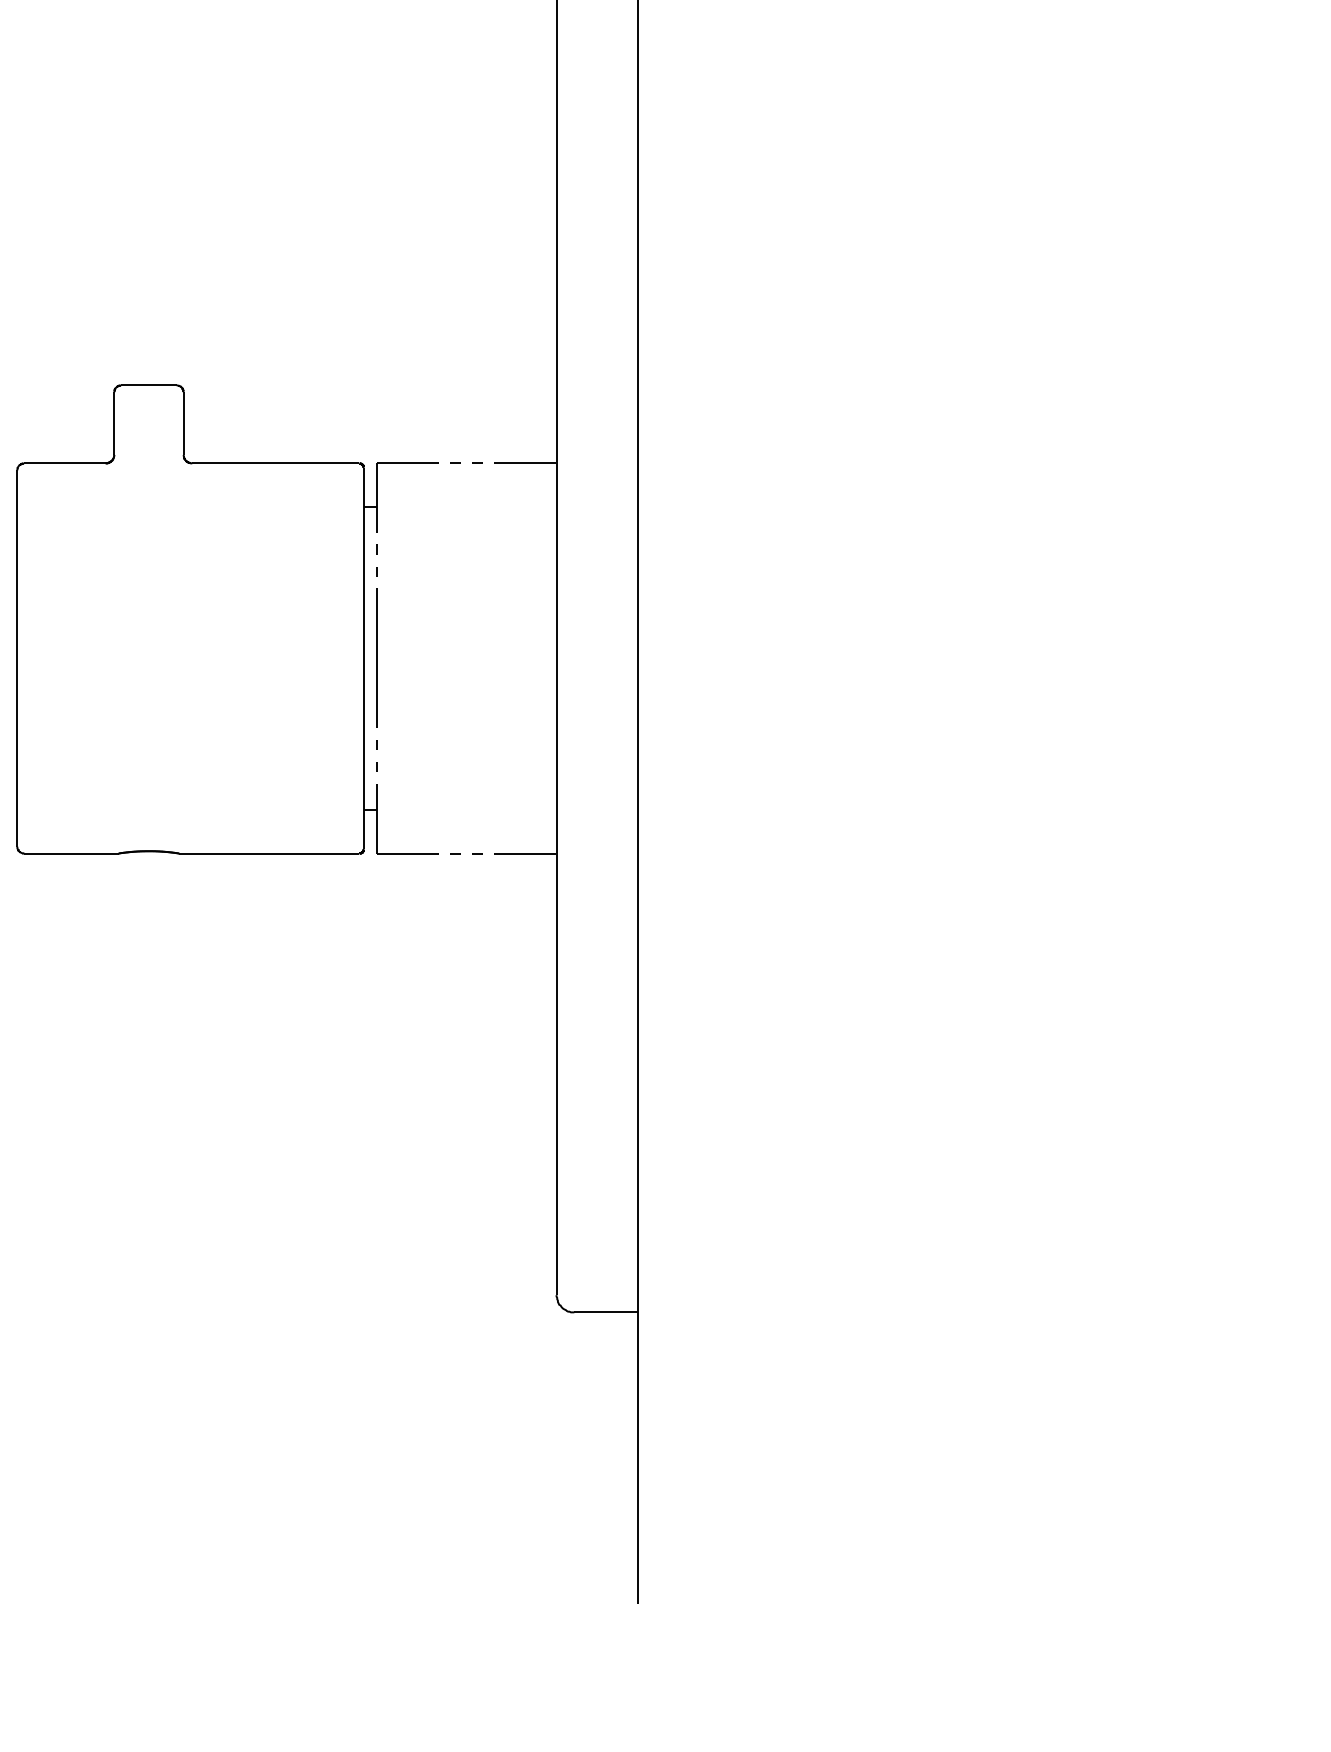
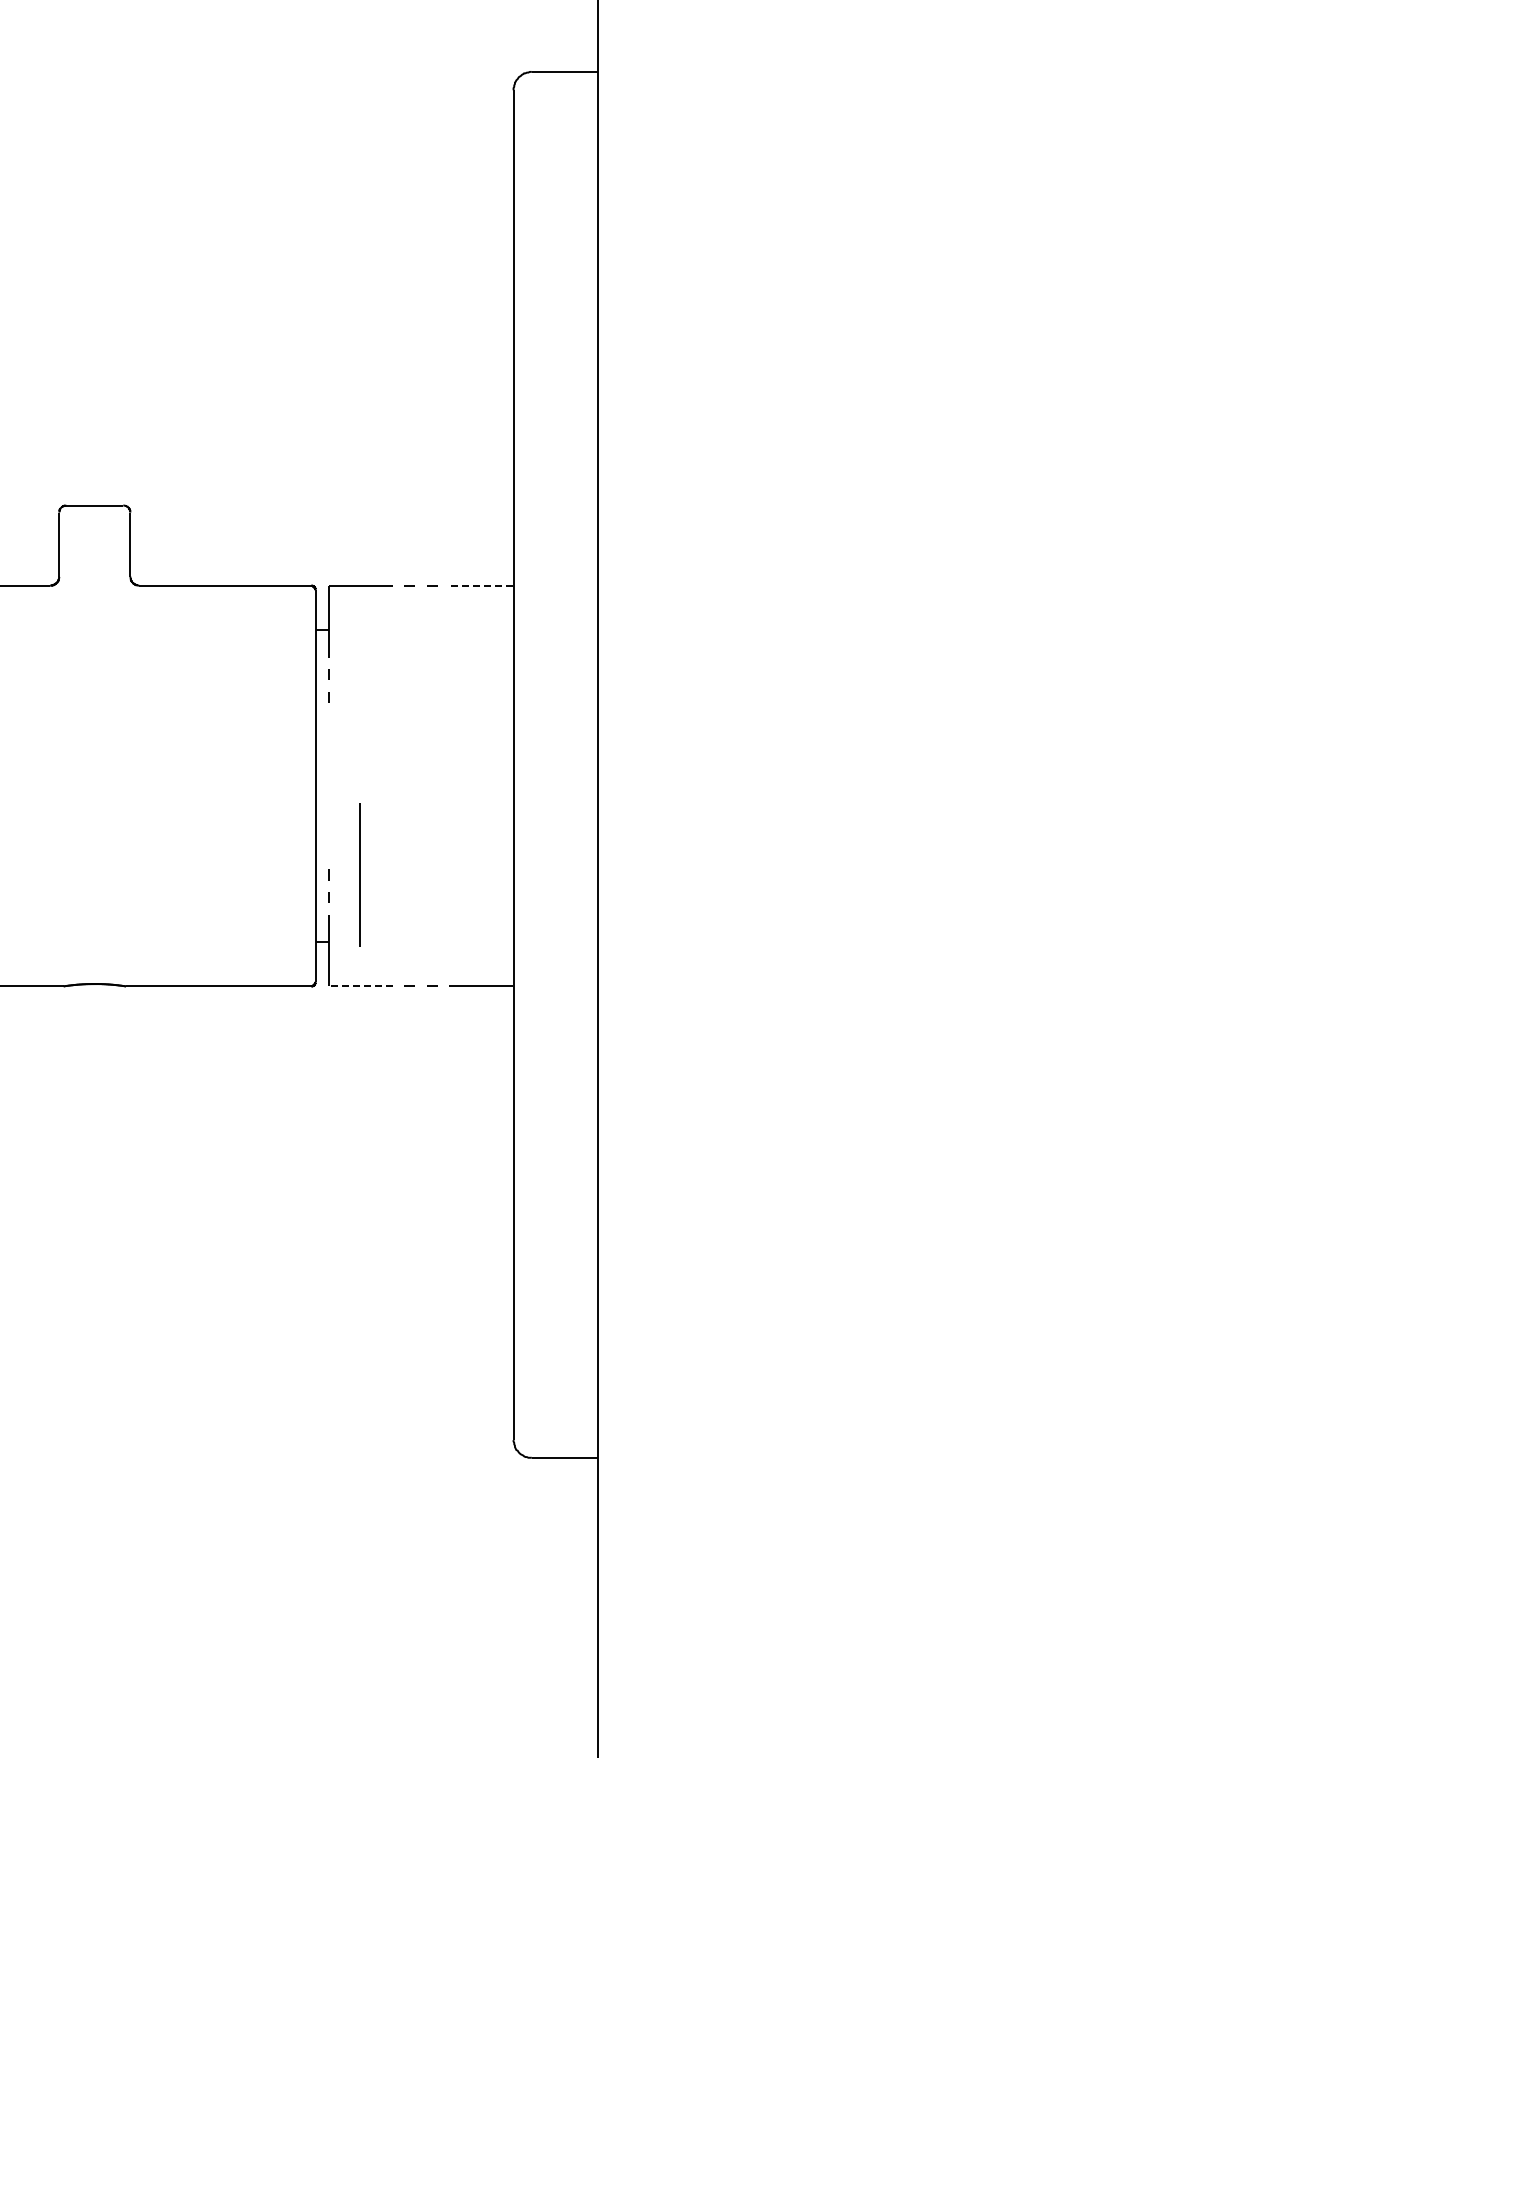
line: (525, 463) -> (481, 585), solid -> dashed
line: (376, 657) -> (359, 874), moved
line: (407, 853) -> (360, 986), solid -> dashed

